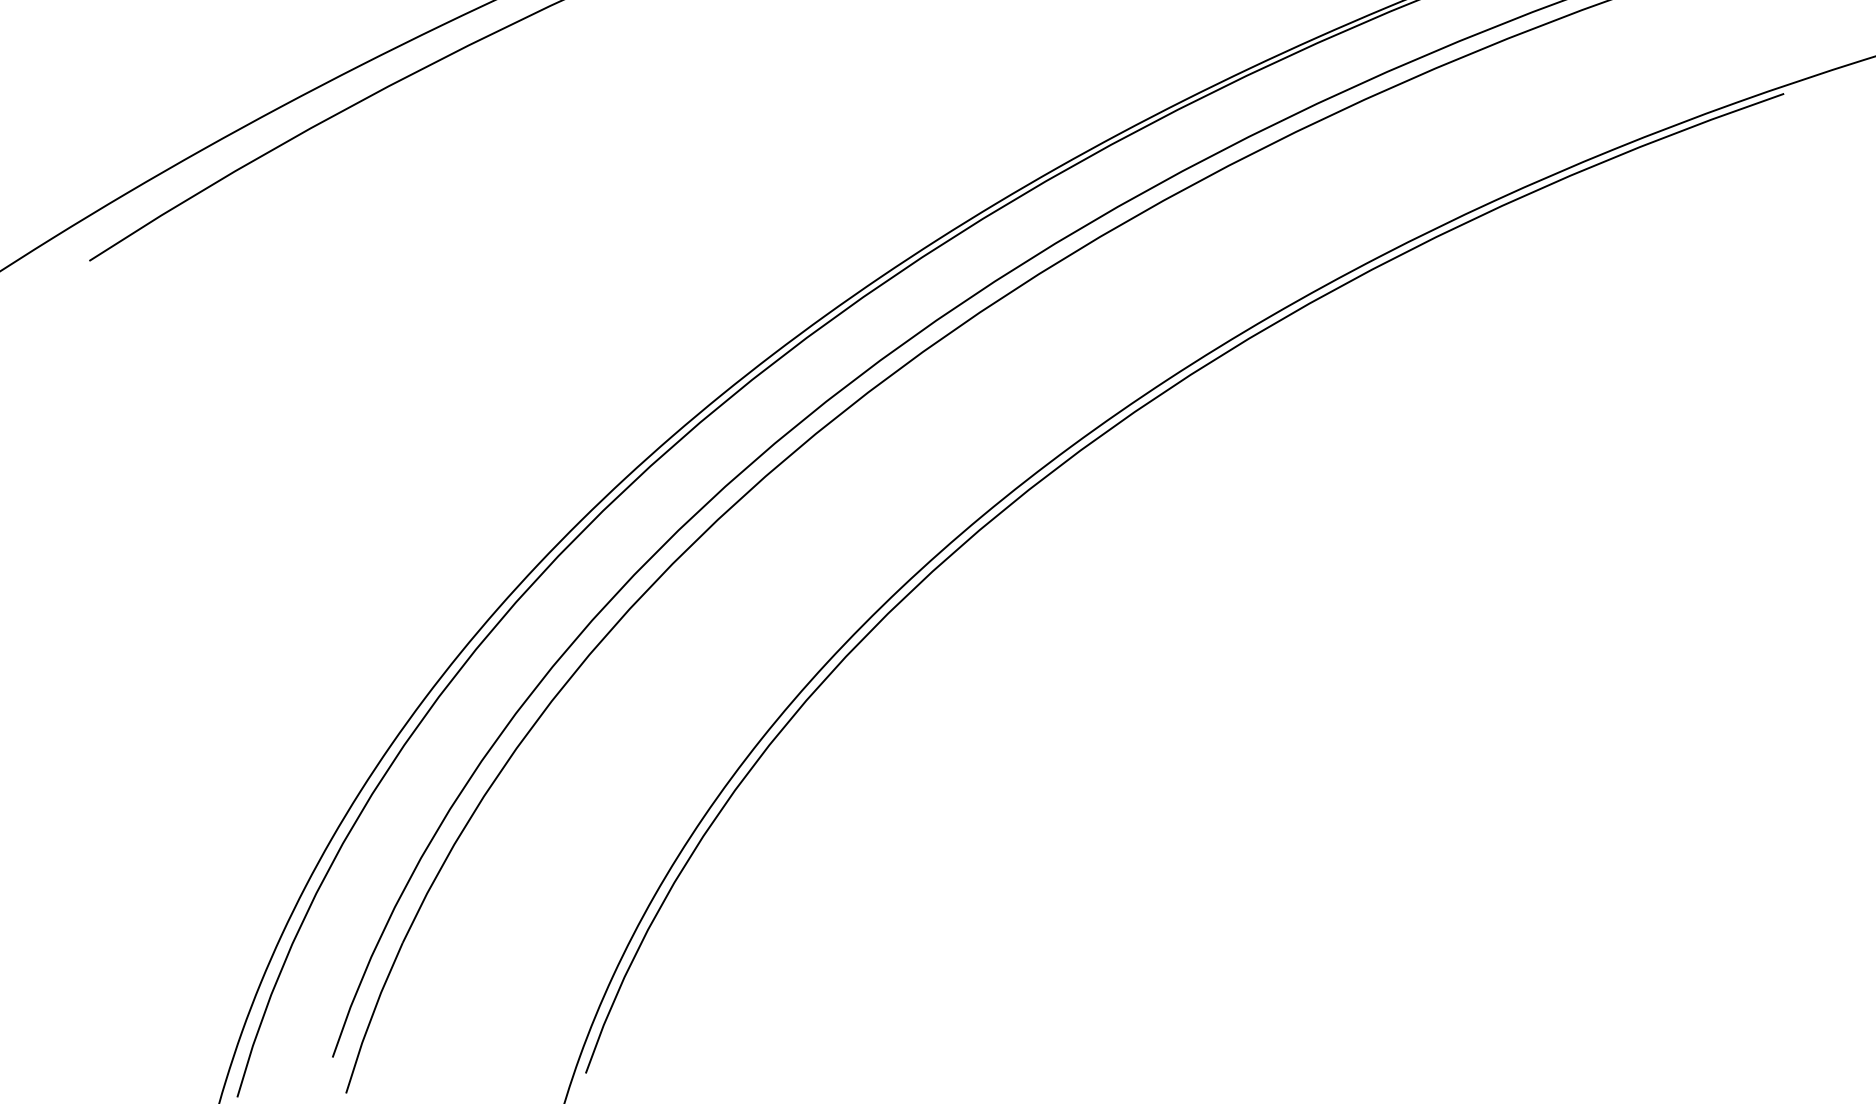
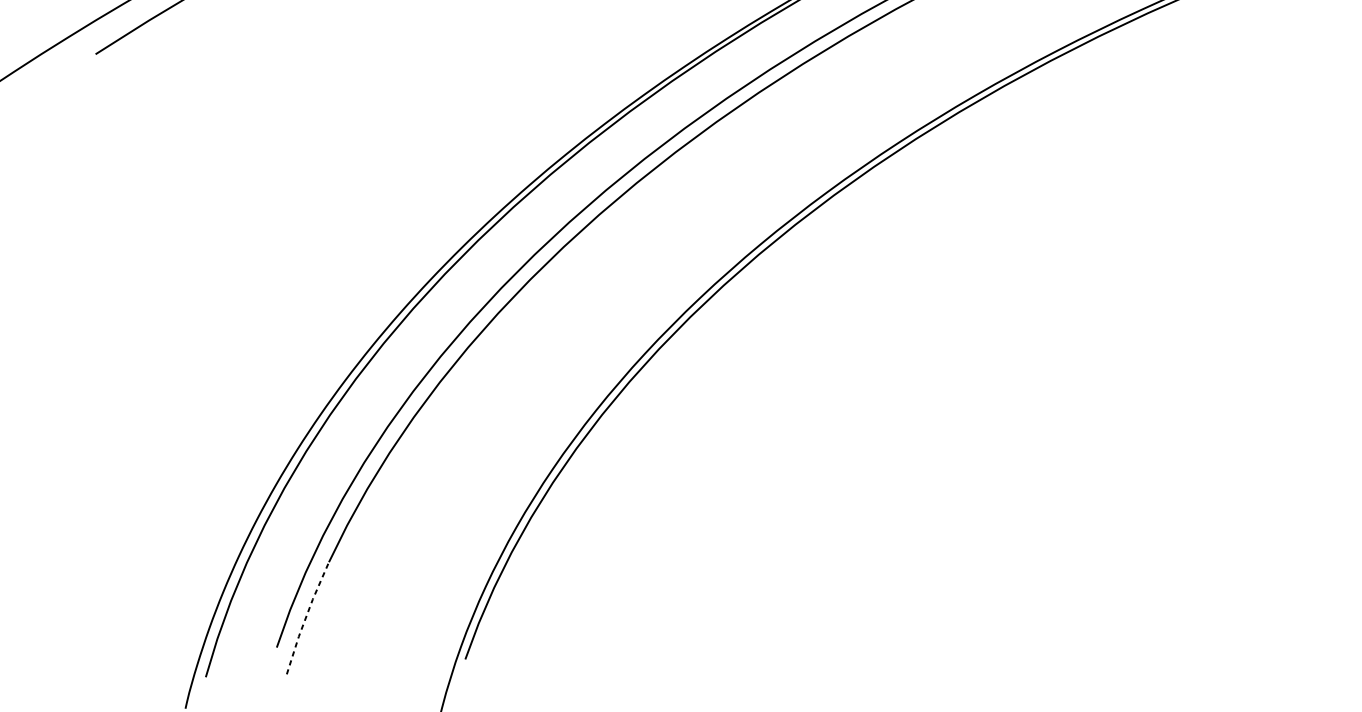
line: (371, 1016) -> (305, 617), solid -> dashed

